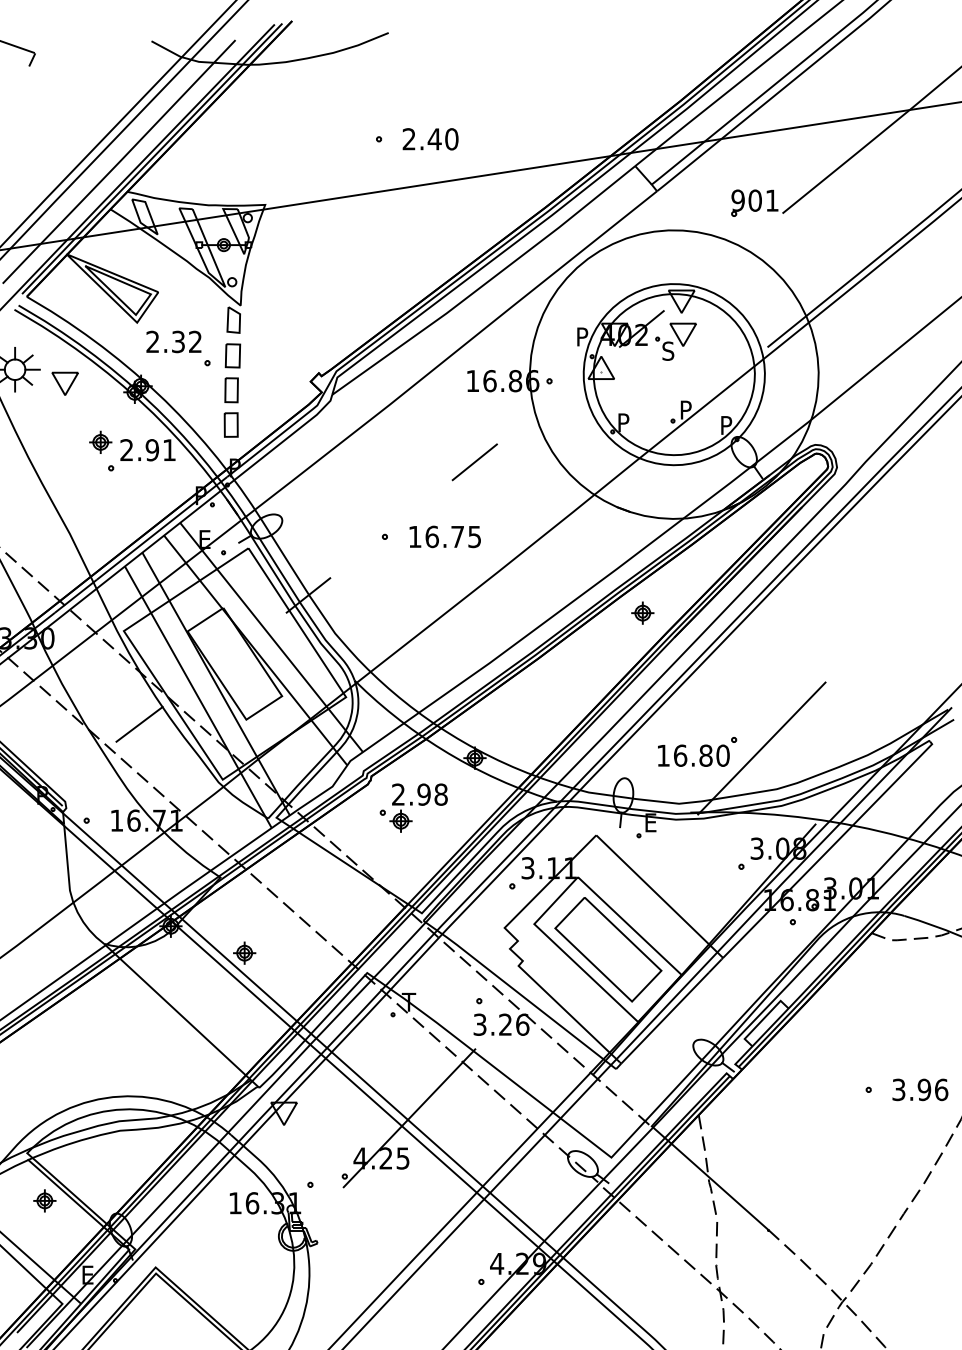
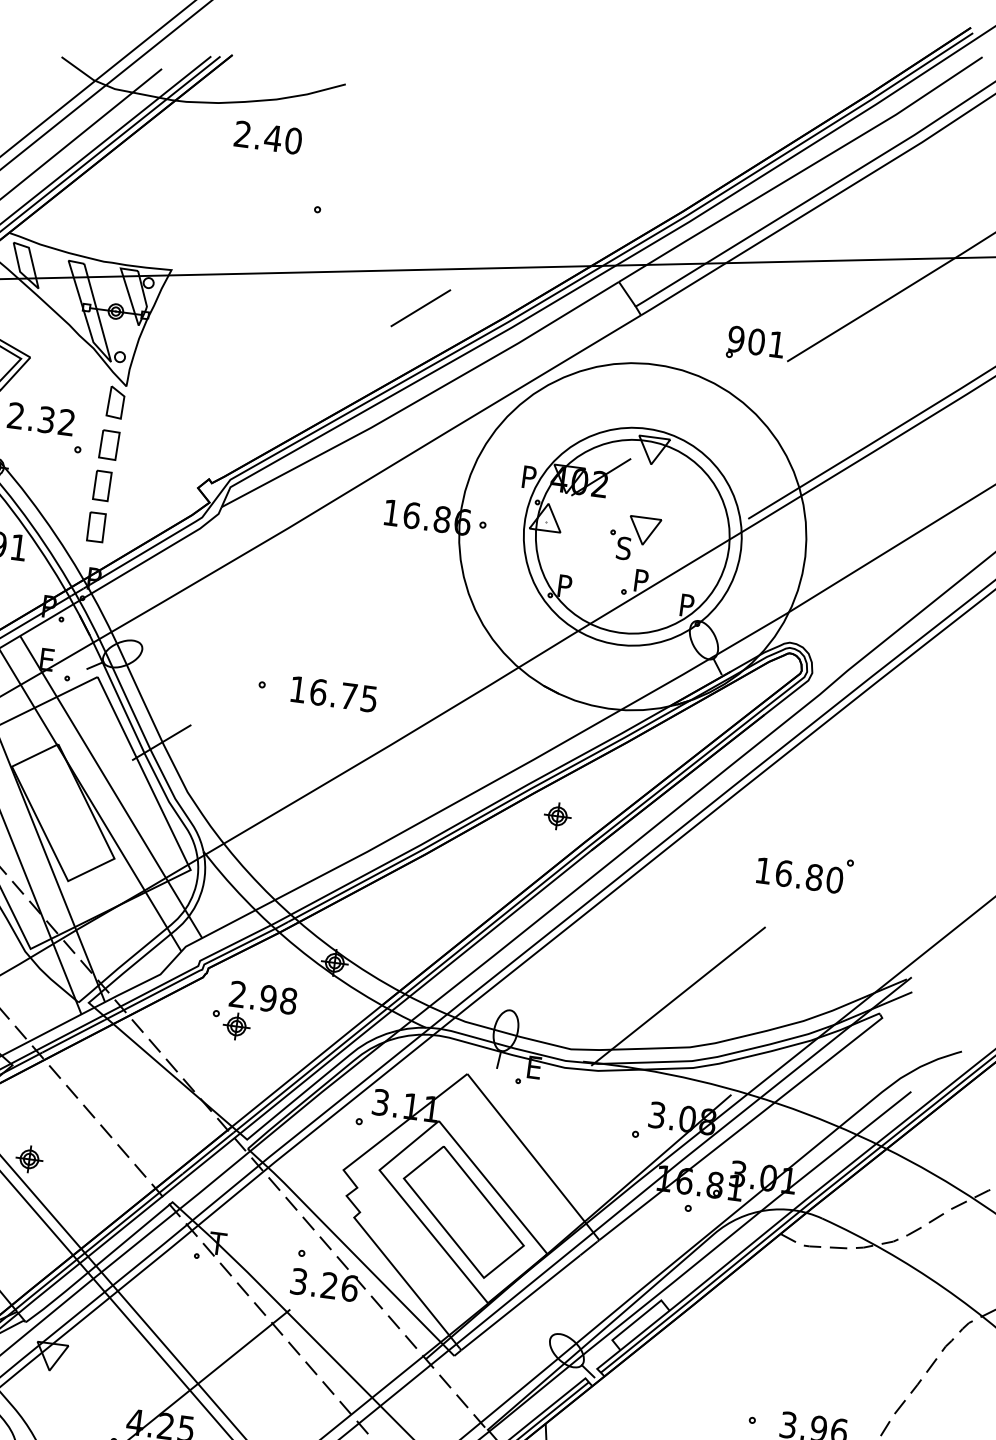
text: (430, 139) -> (268, 137), moved
part: (675, 341) -> (634, 537), moved
line: (474, 462) -> (420, 308), moved
part: (697, 751) -> (804, 871), moved

